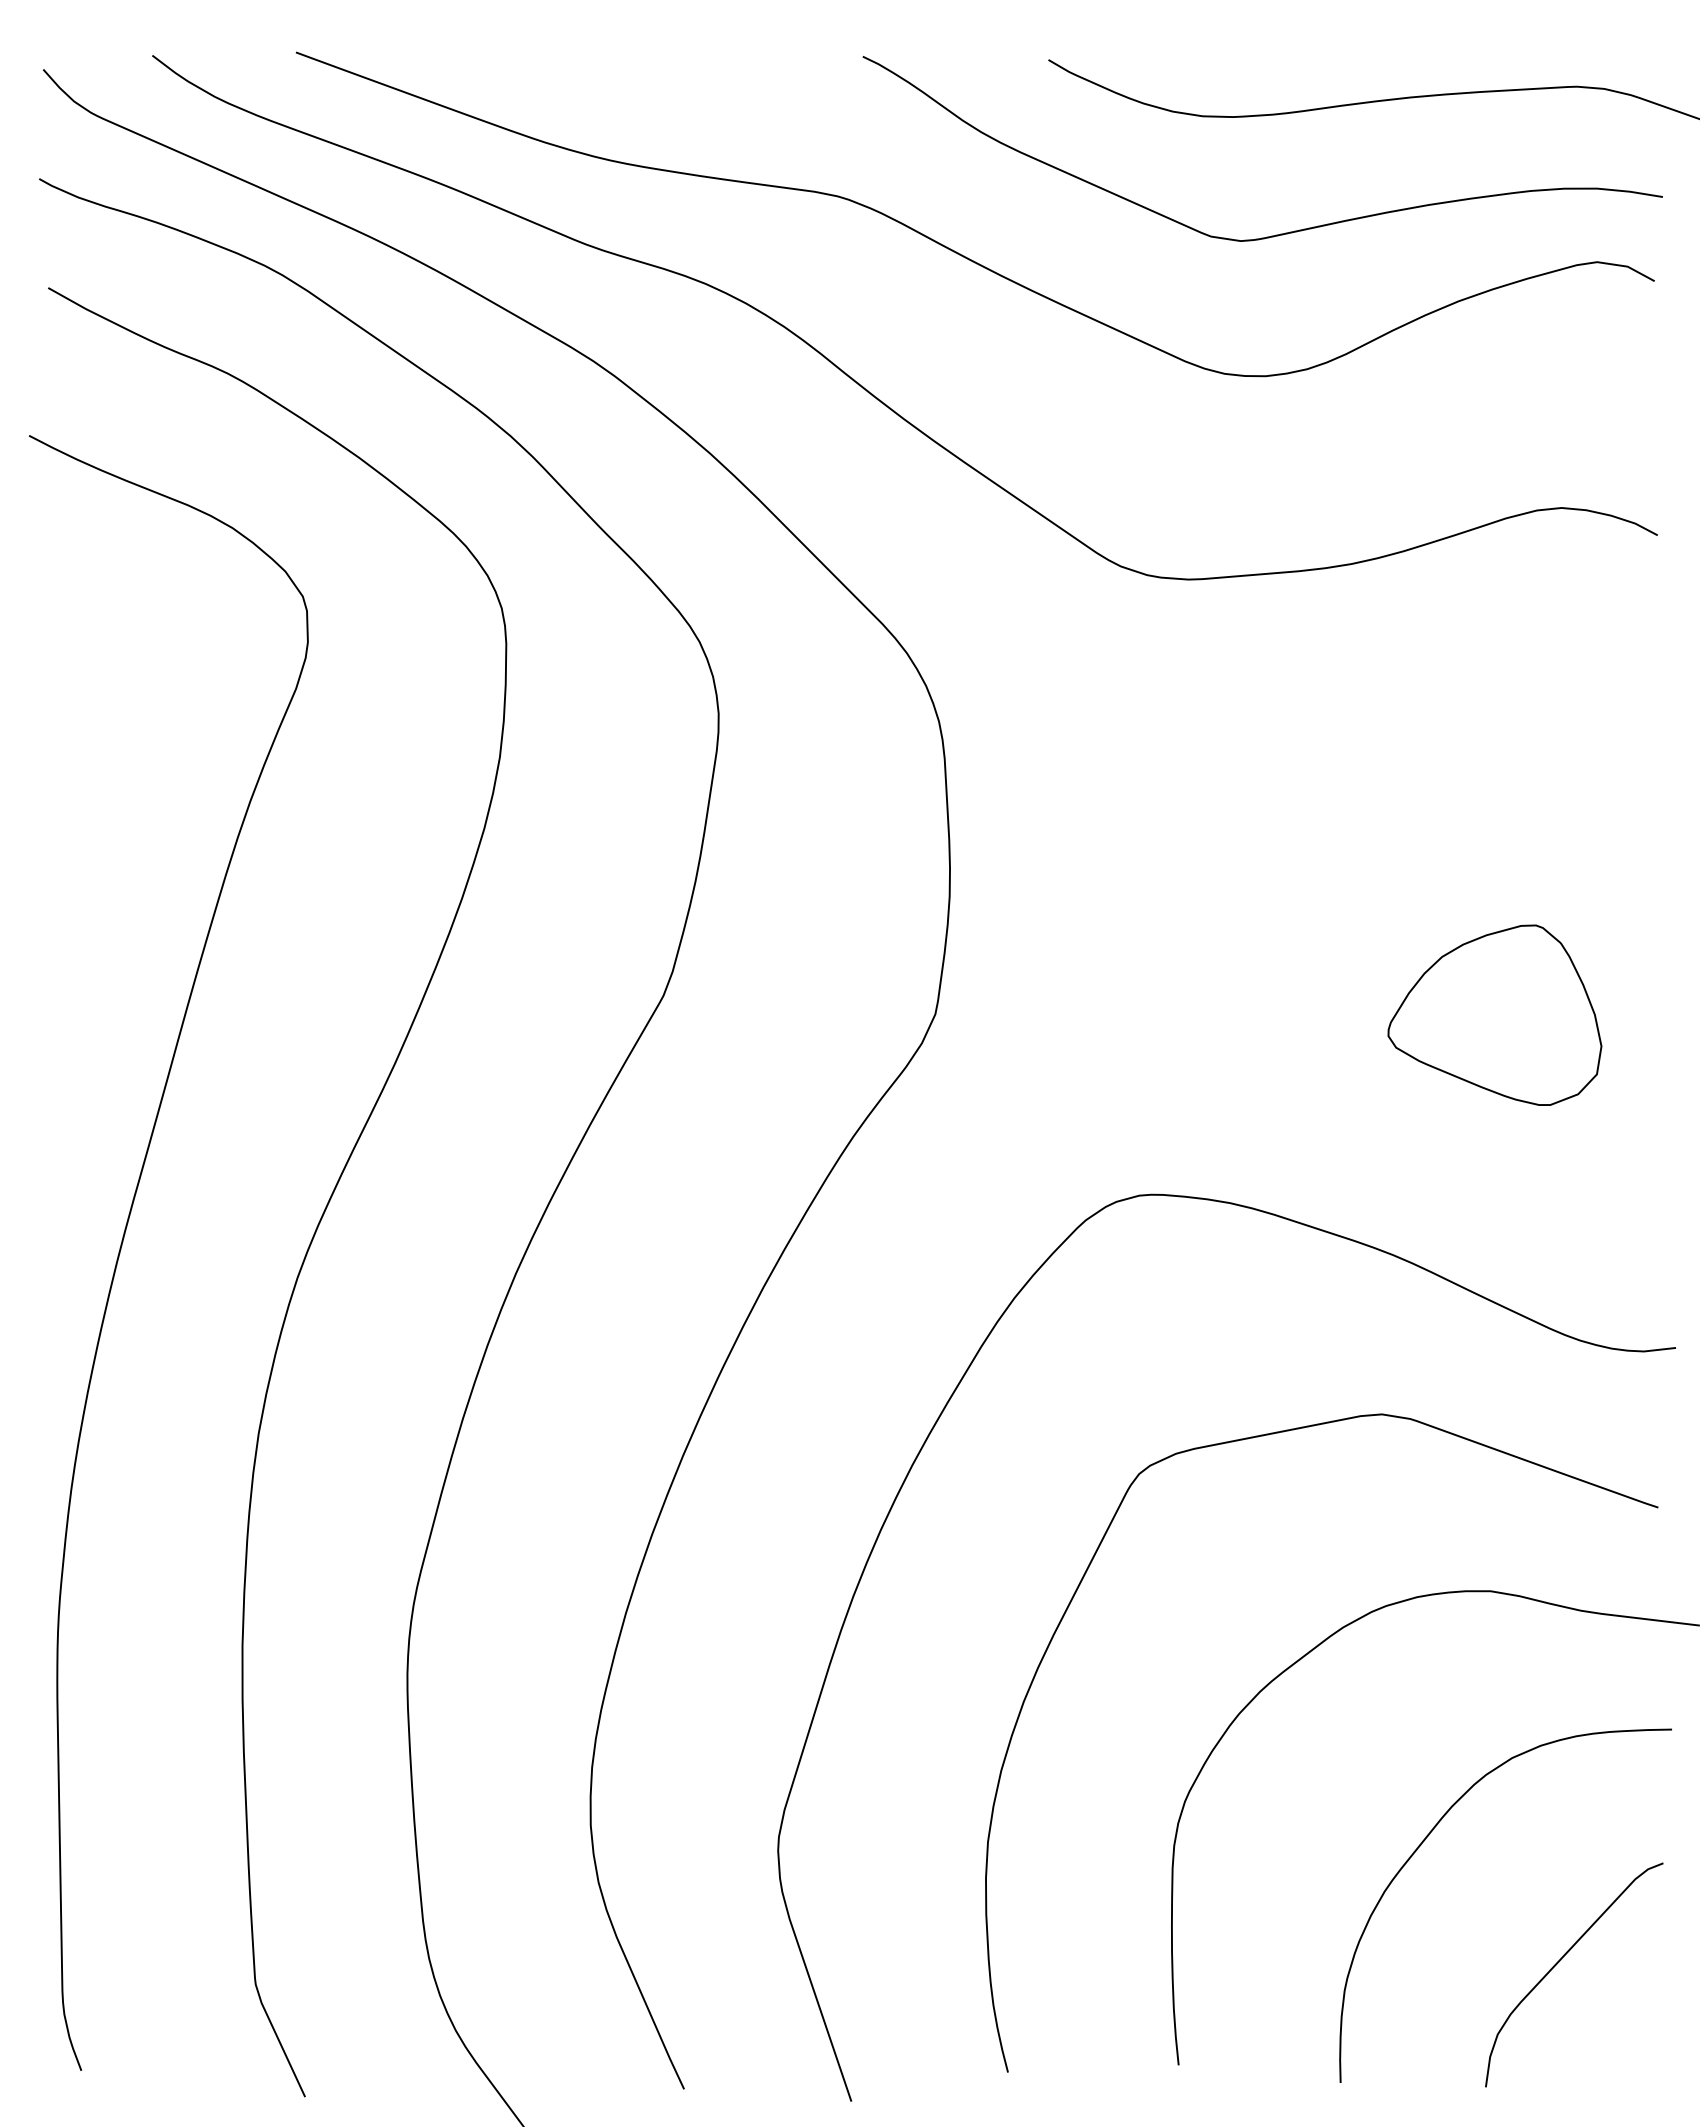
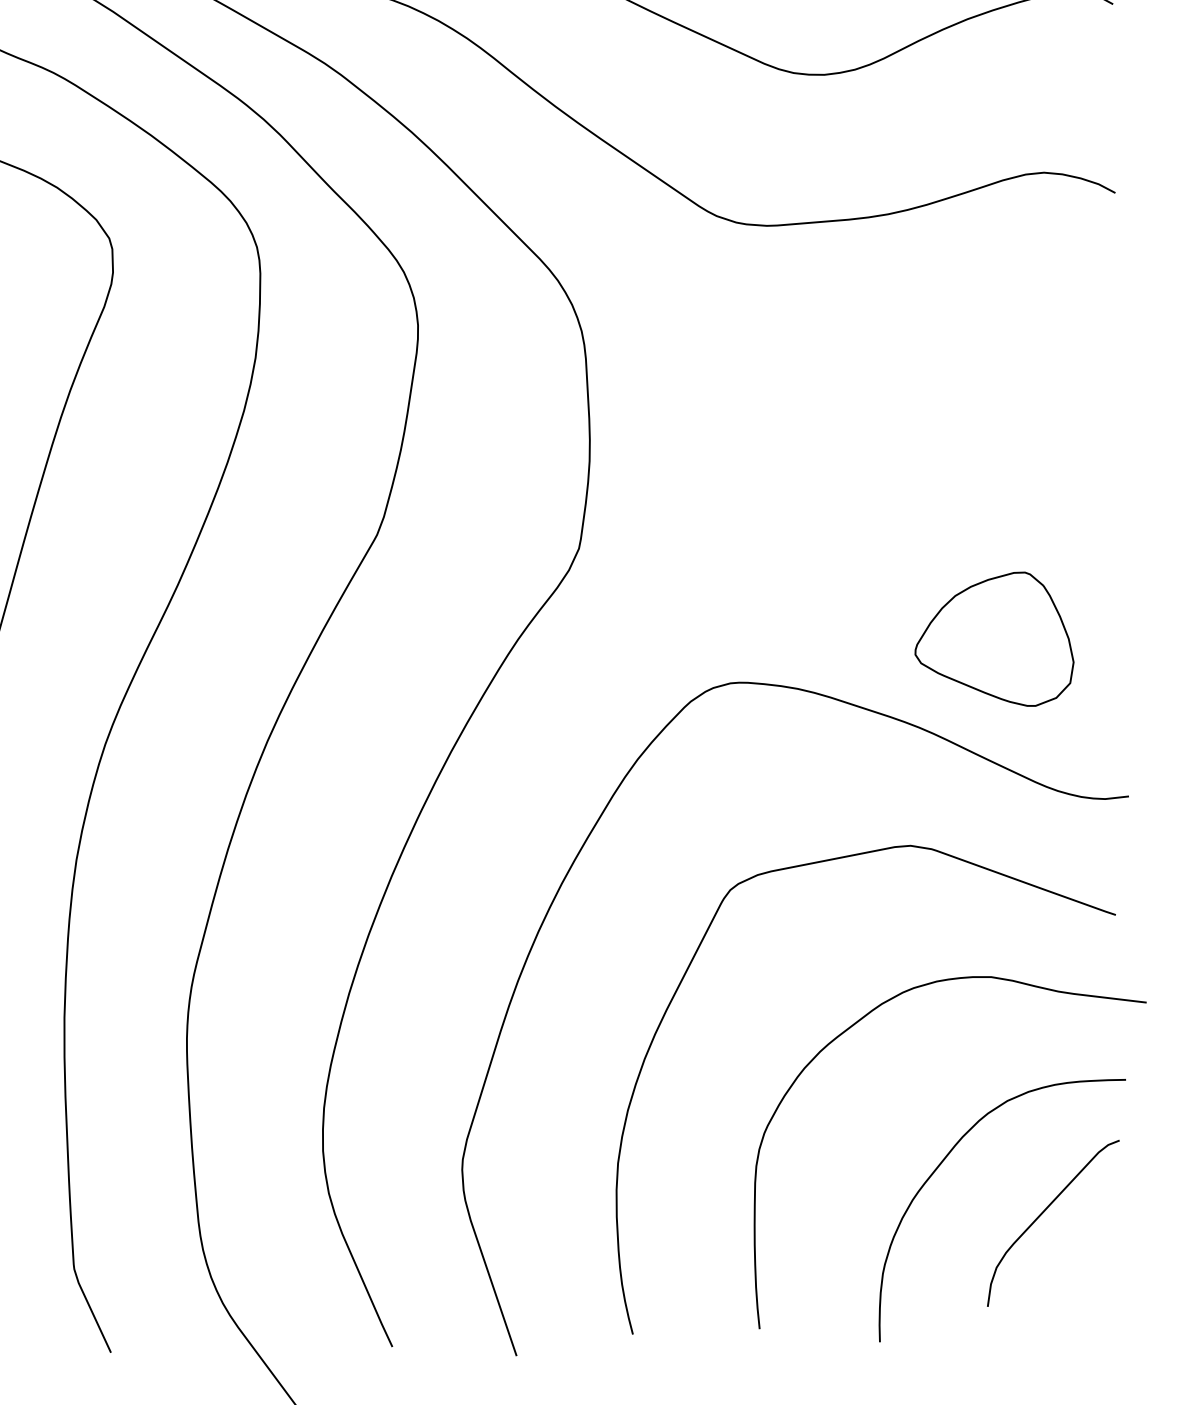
part: (1494, 1014) -> (994, 638), moved
curve: (1560, 1961) -> (1043, 1213), moved

